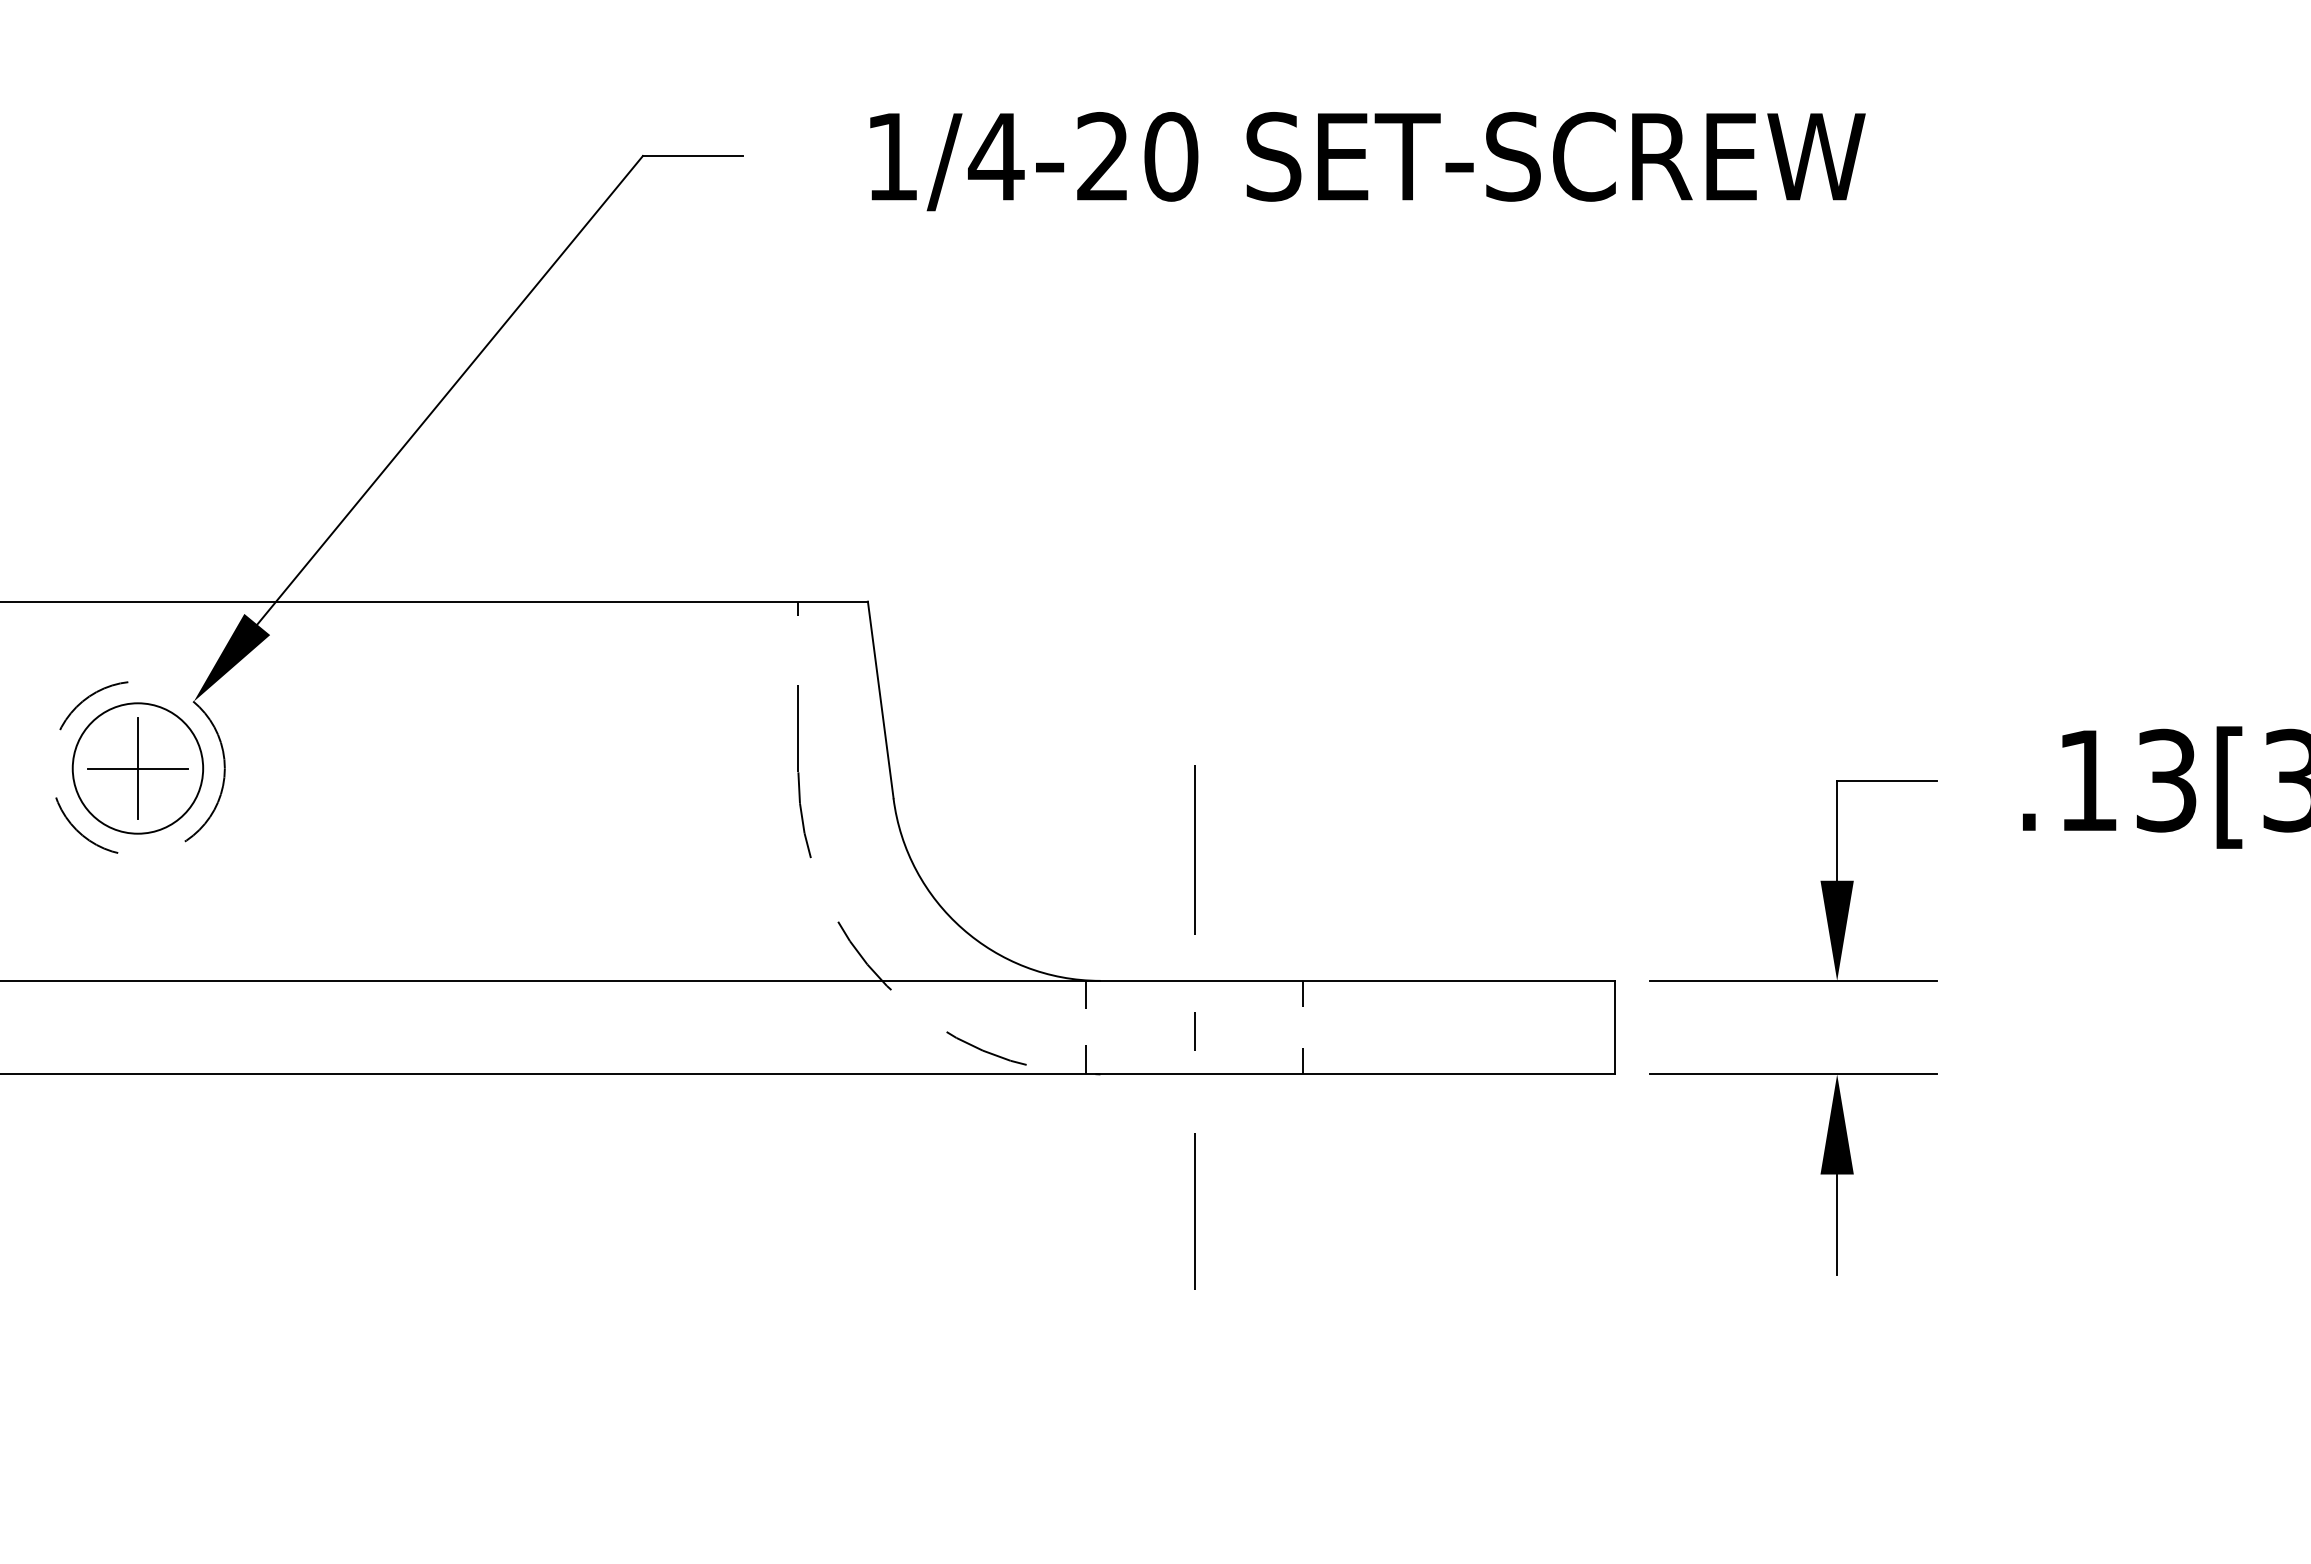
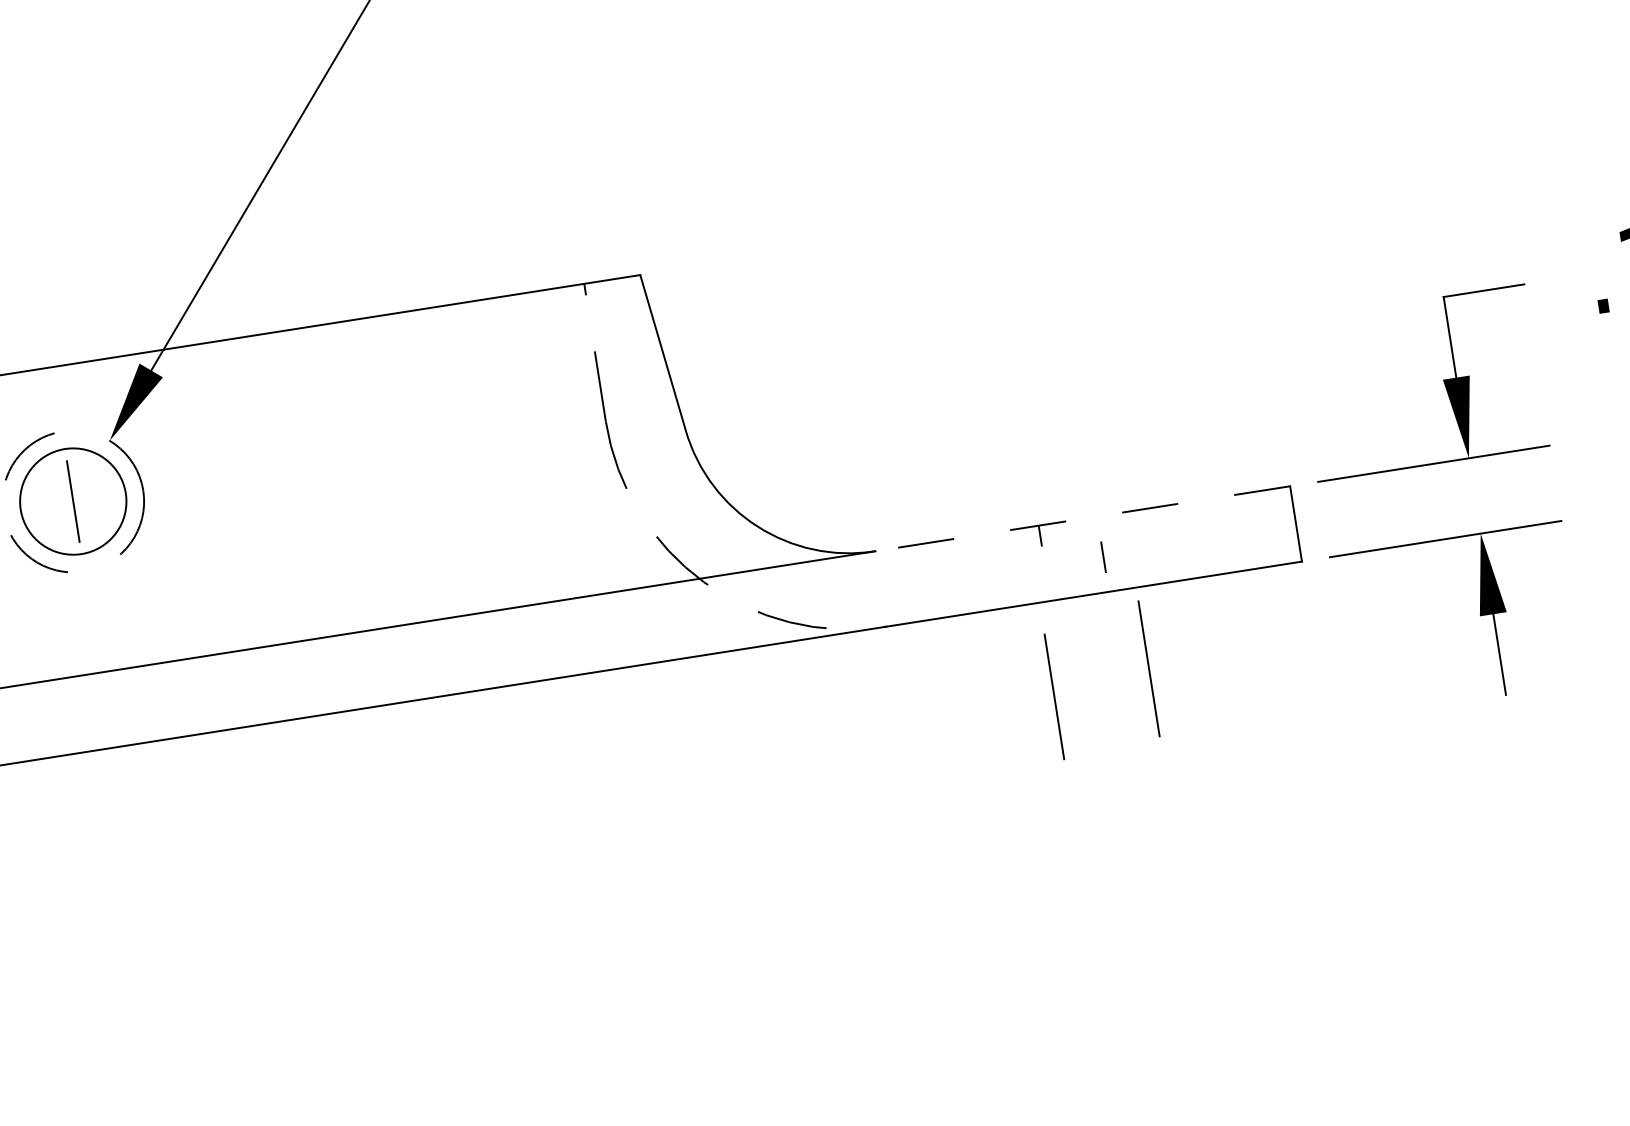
line: (137, 768) -> (72, 501), removed
line: (1194, 849) -> (1148, 668), moved
line: (1357, 980) -> (1082, 518), solid -> dashed
line: (1086, 994) -> (865, 563), removed
line: (1194, 1031) -> (1103, 557), moved
line: (1086, 1059) -> (874, 616), removed
line: (1303, 1060) -> (1049, 589), removed
line: (1194, 1211) -> (1054, 697), moved

